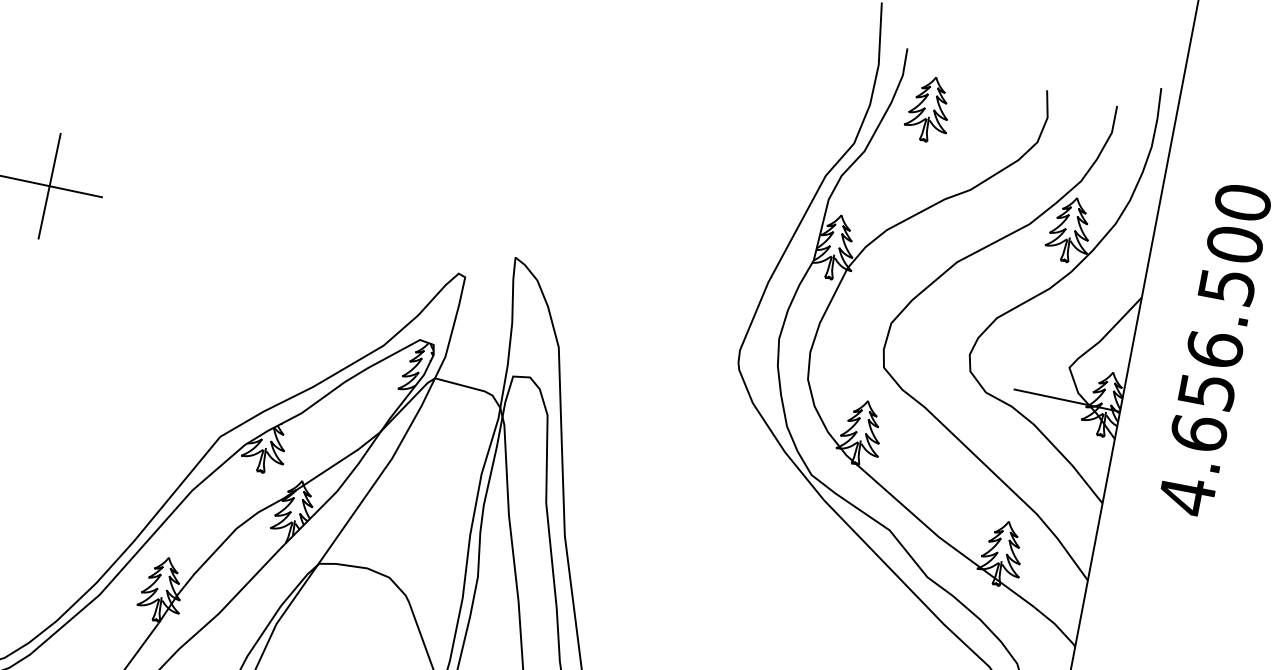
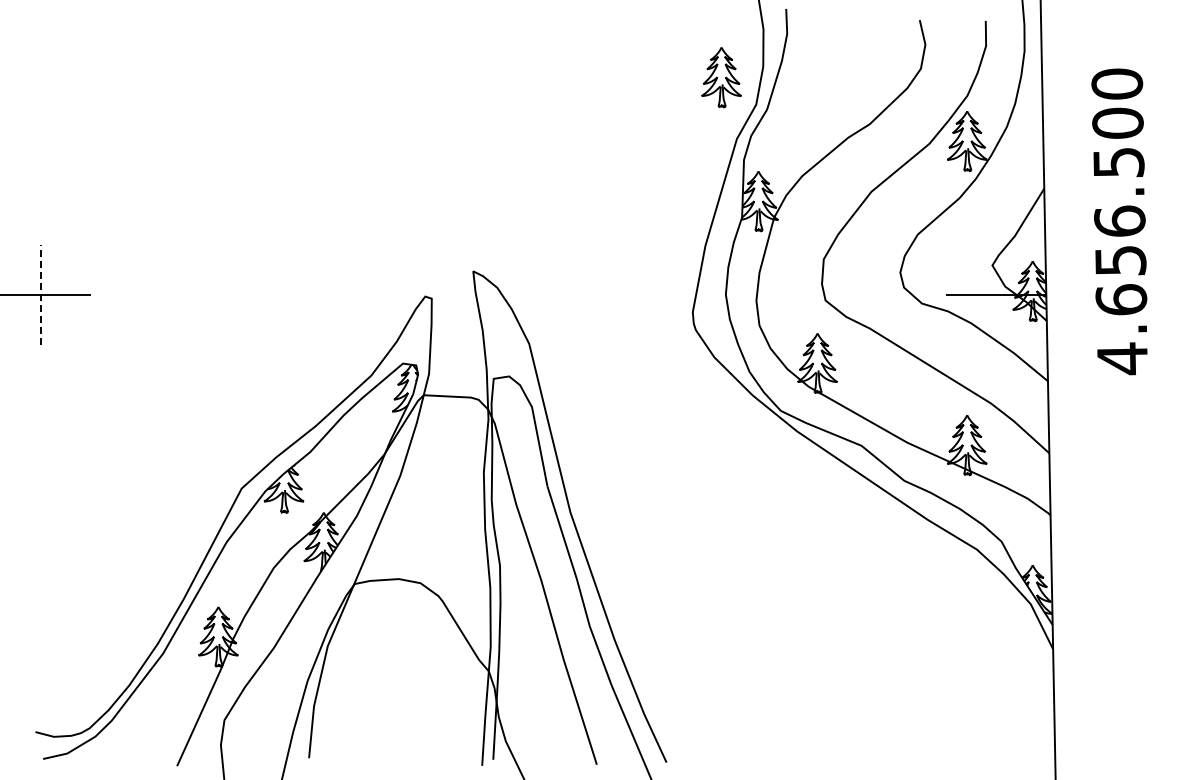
part: (929, 109) -> (721, 77), moved
line: (49, 185) -> (40, 294), solid -> dashed

